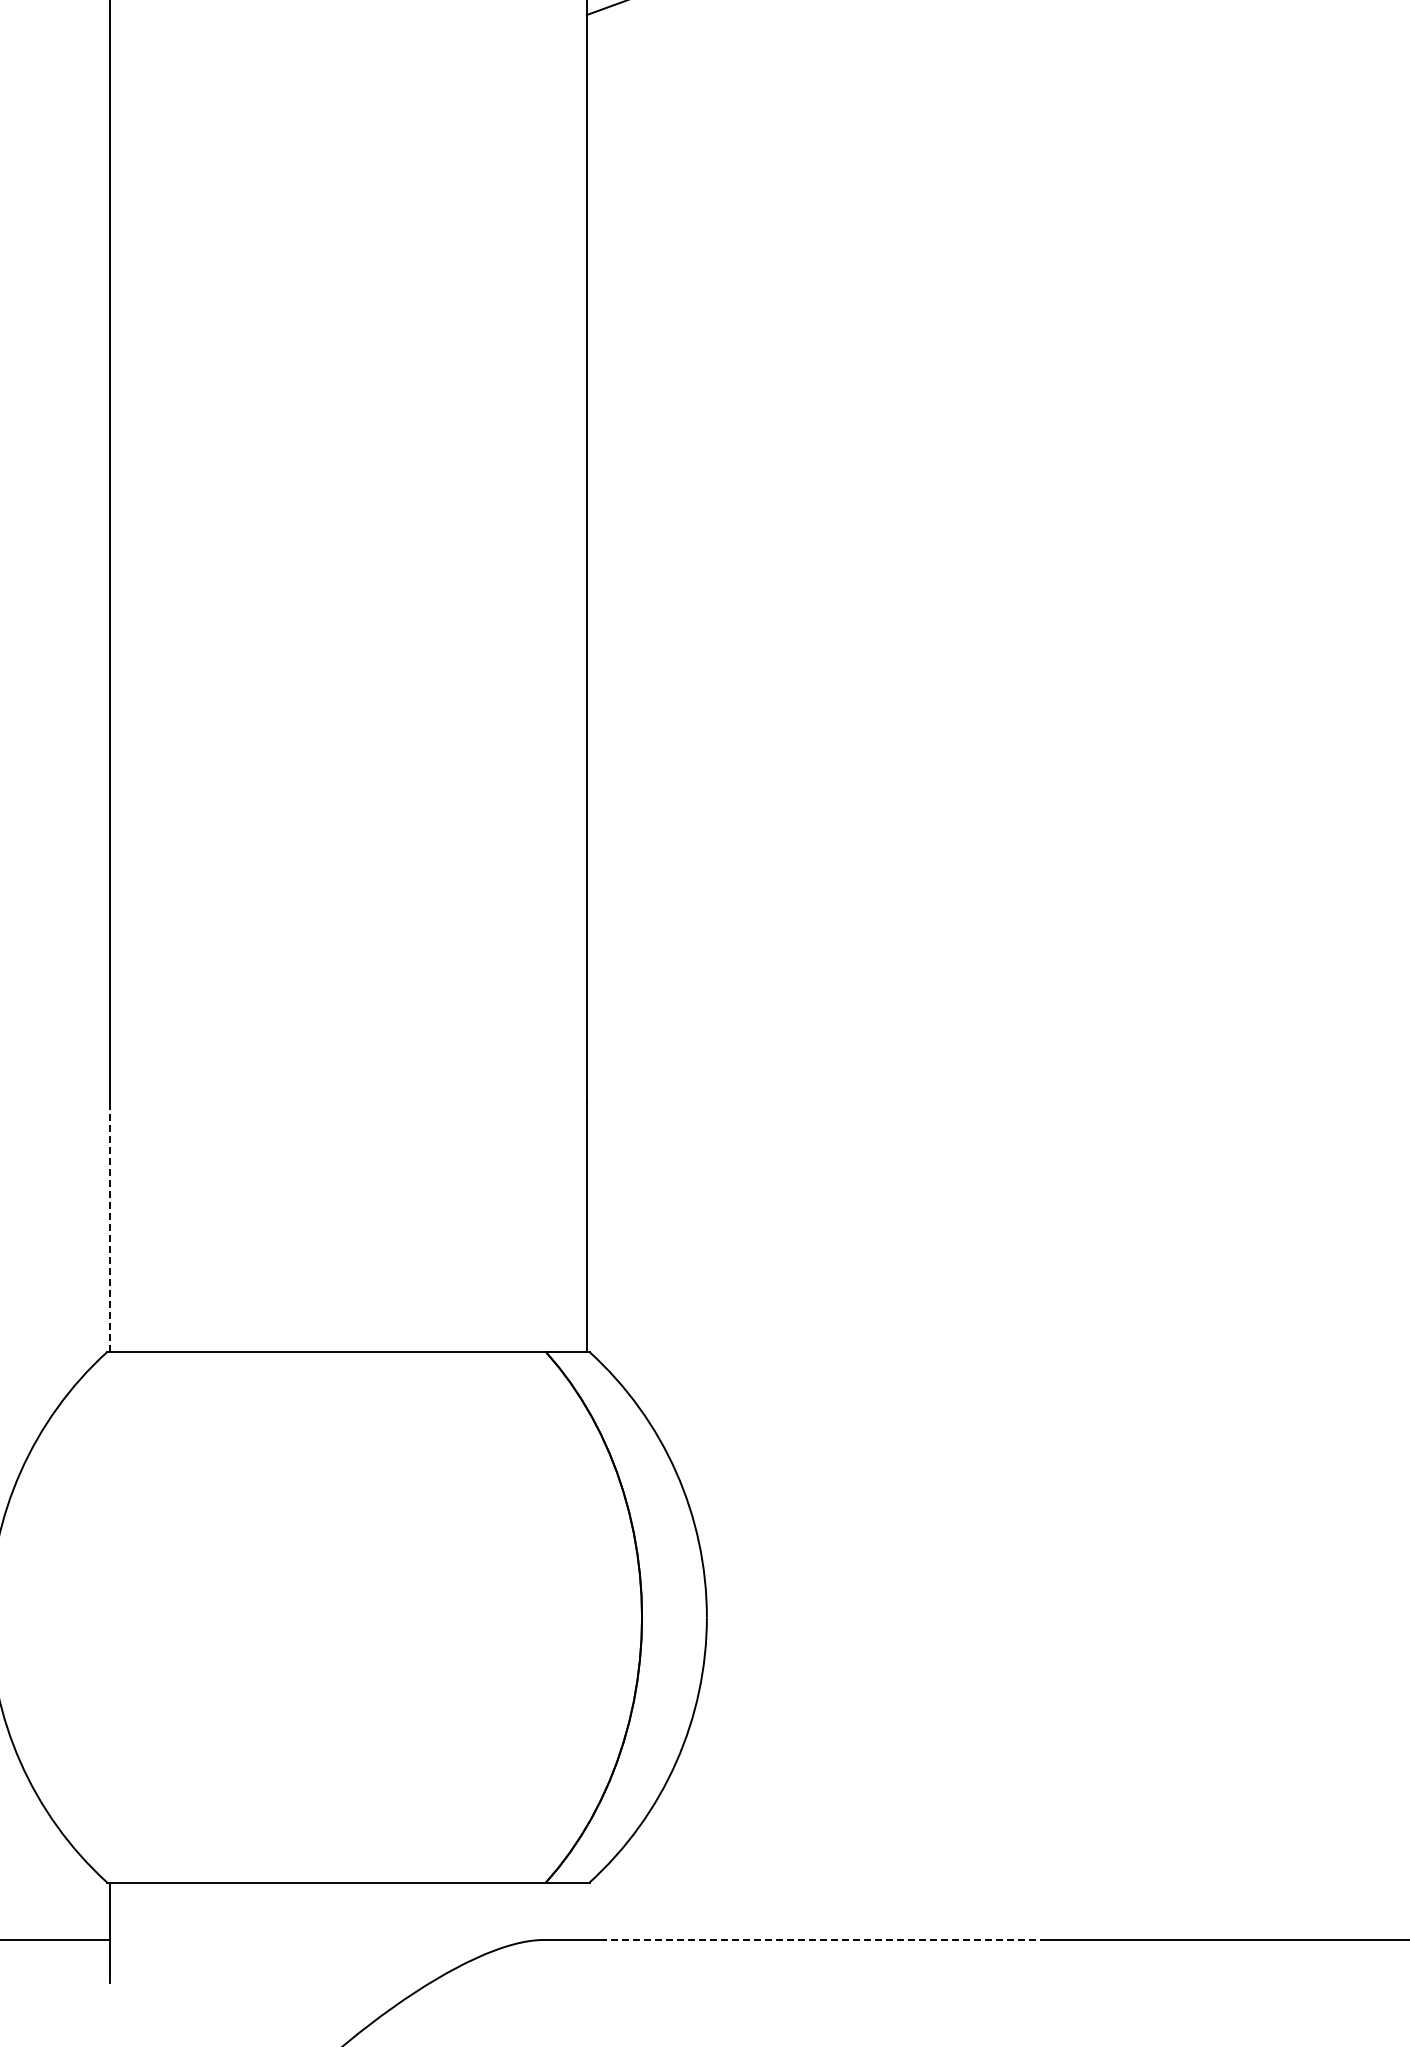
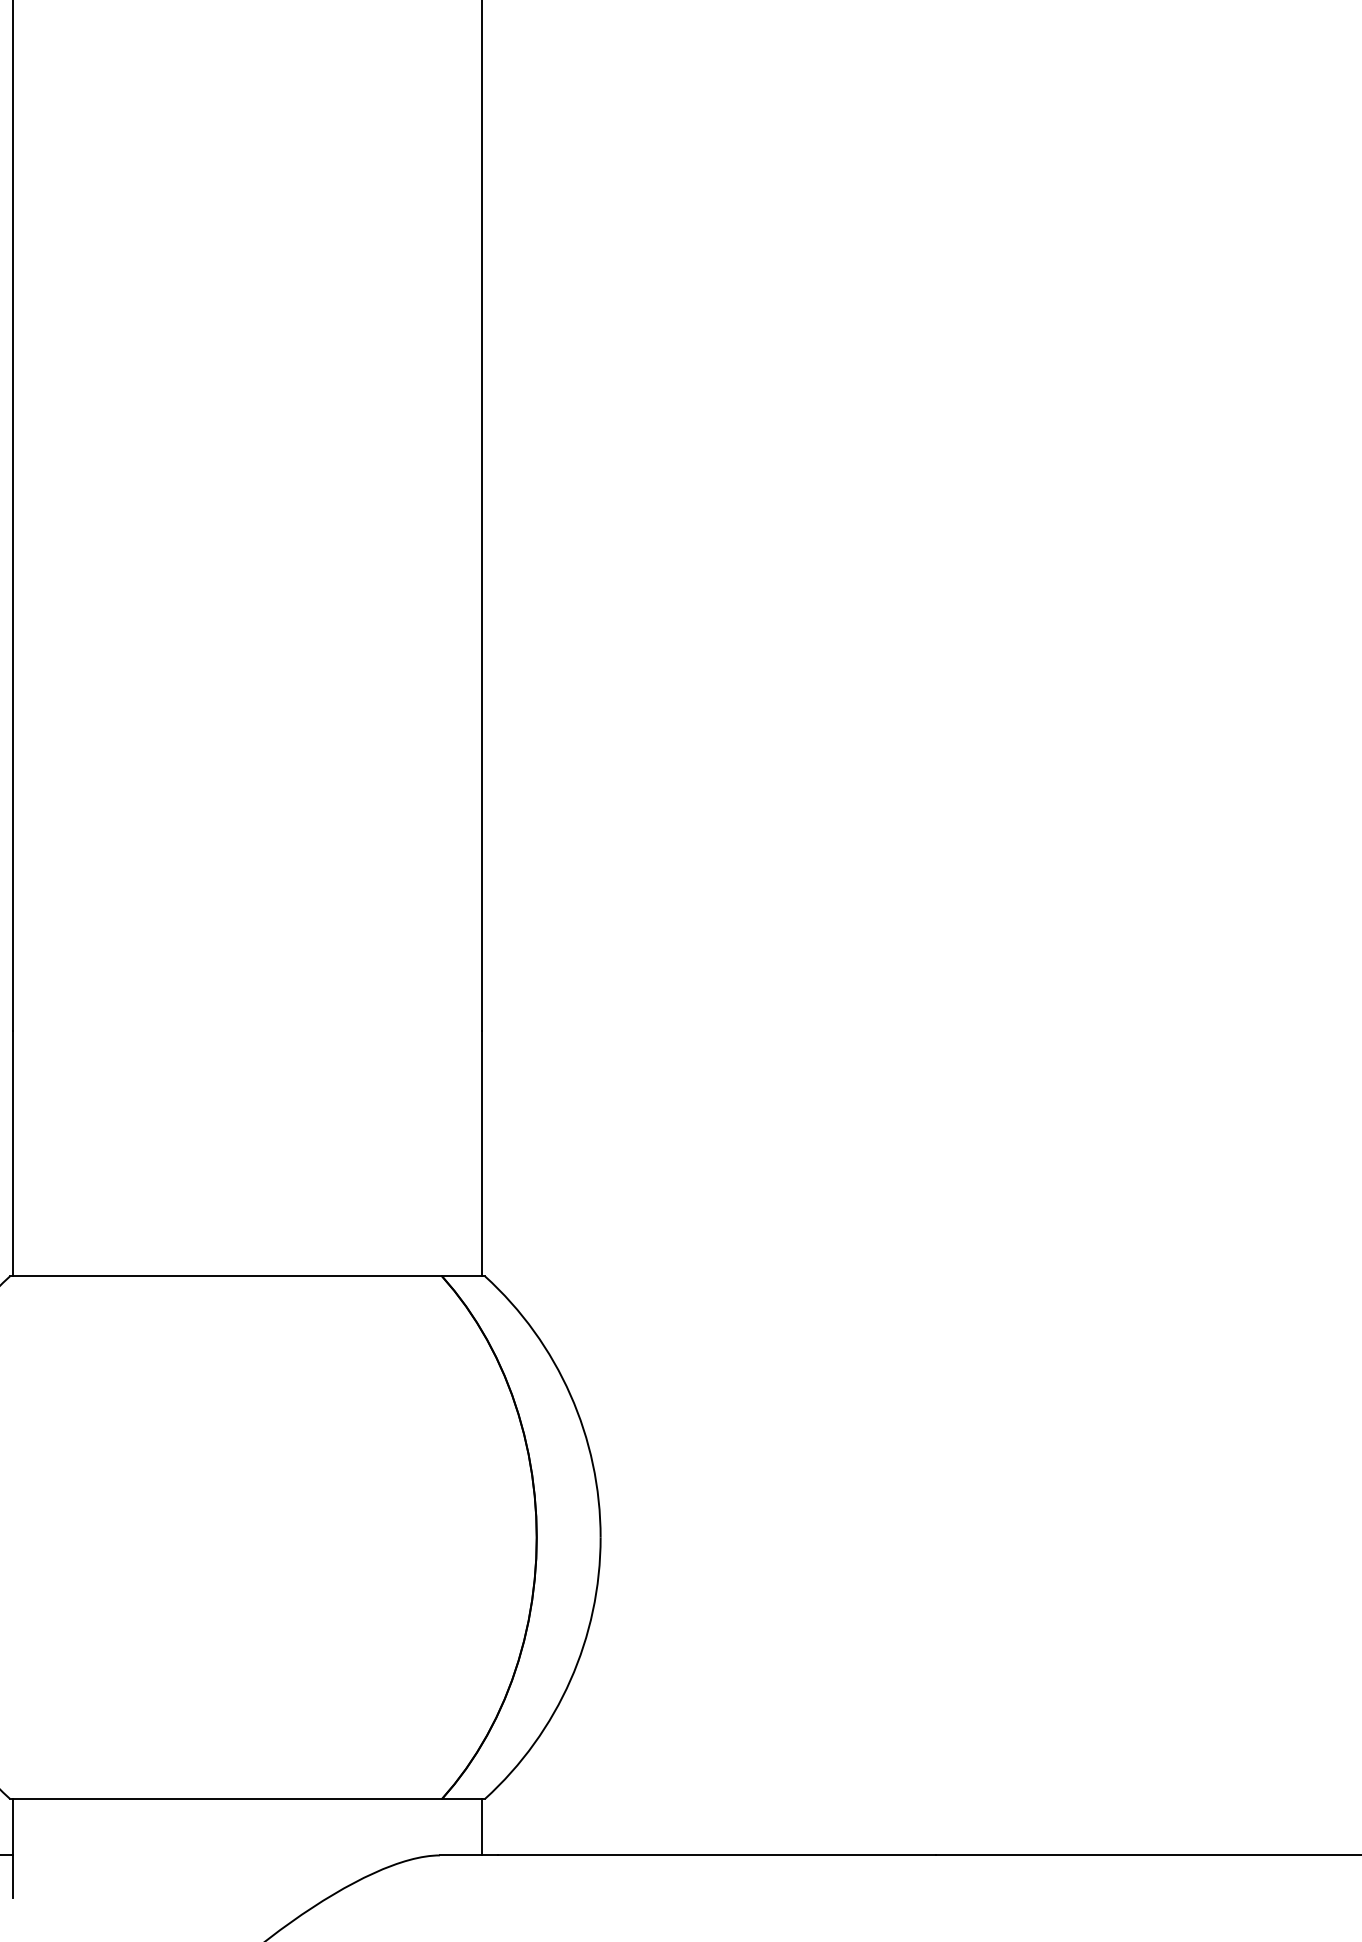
line: (110, 1227) -> (13, 1153), dashed -> solid
line: (586, 1910) -> (482, 1826), added
line: (824, 1939) -> (716, 1854), dashed -> solid

